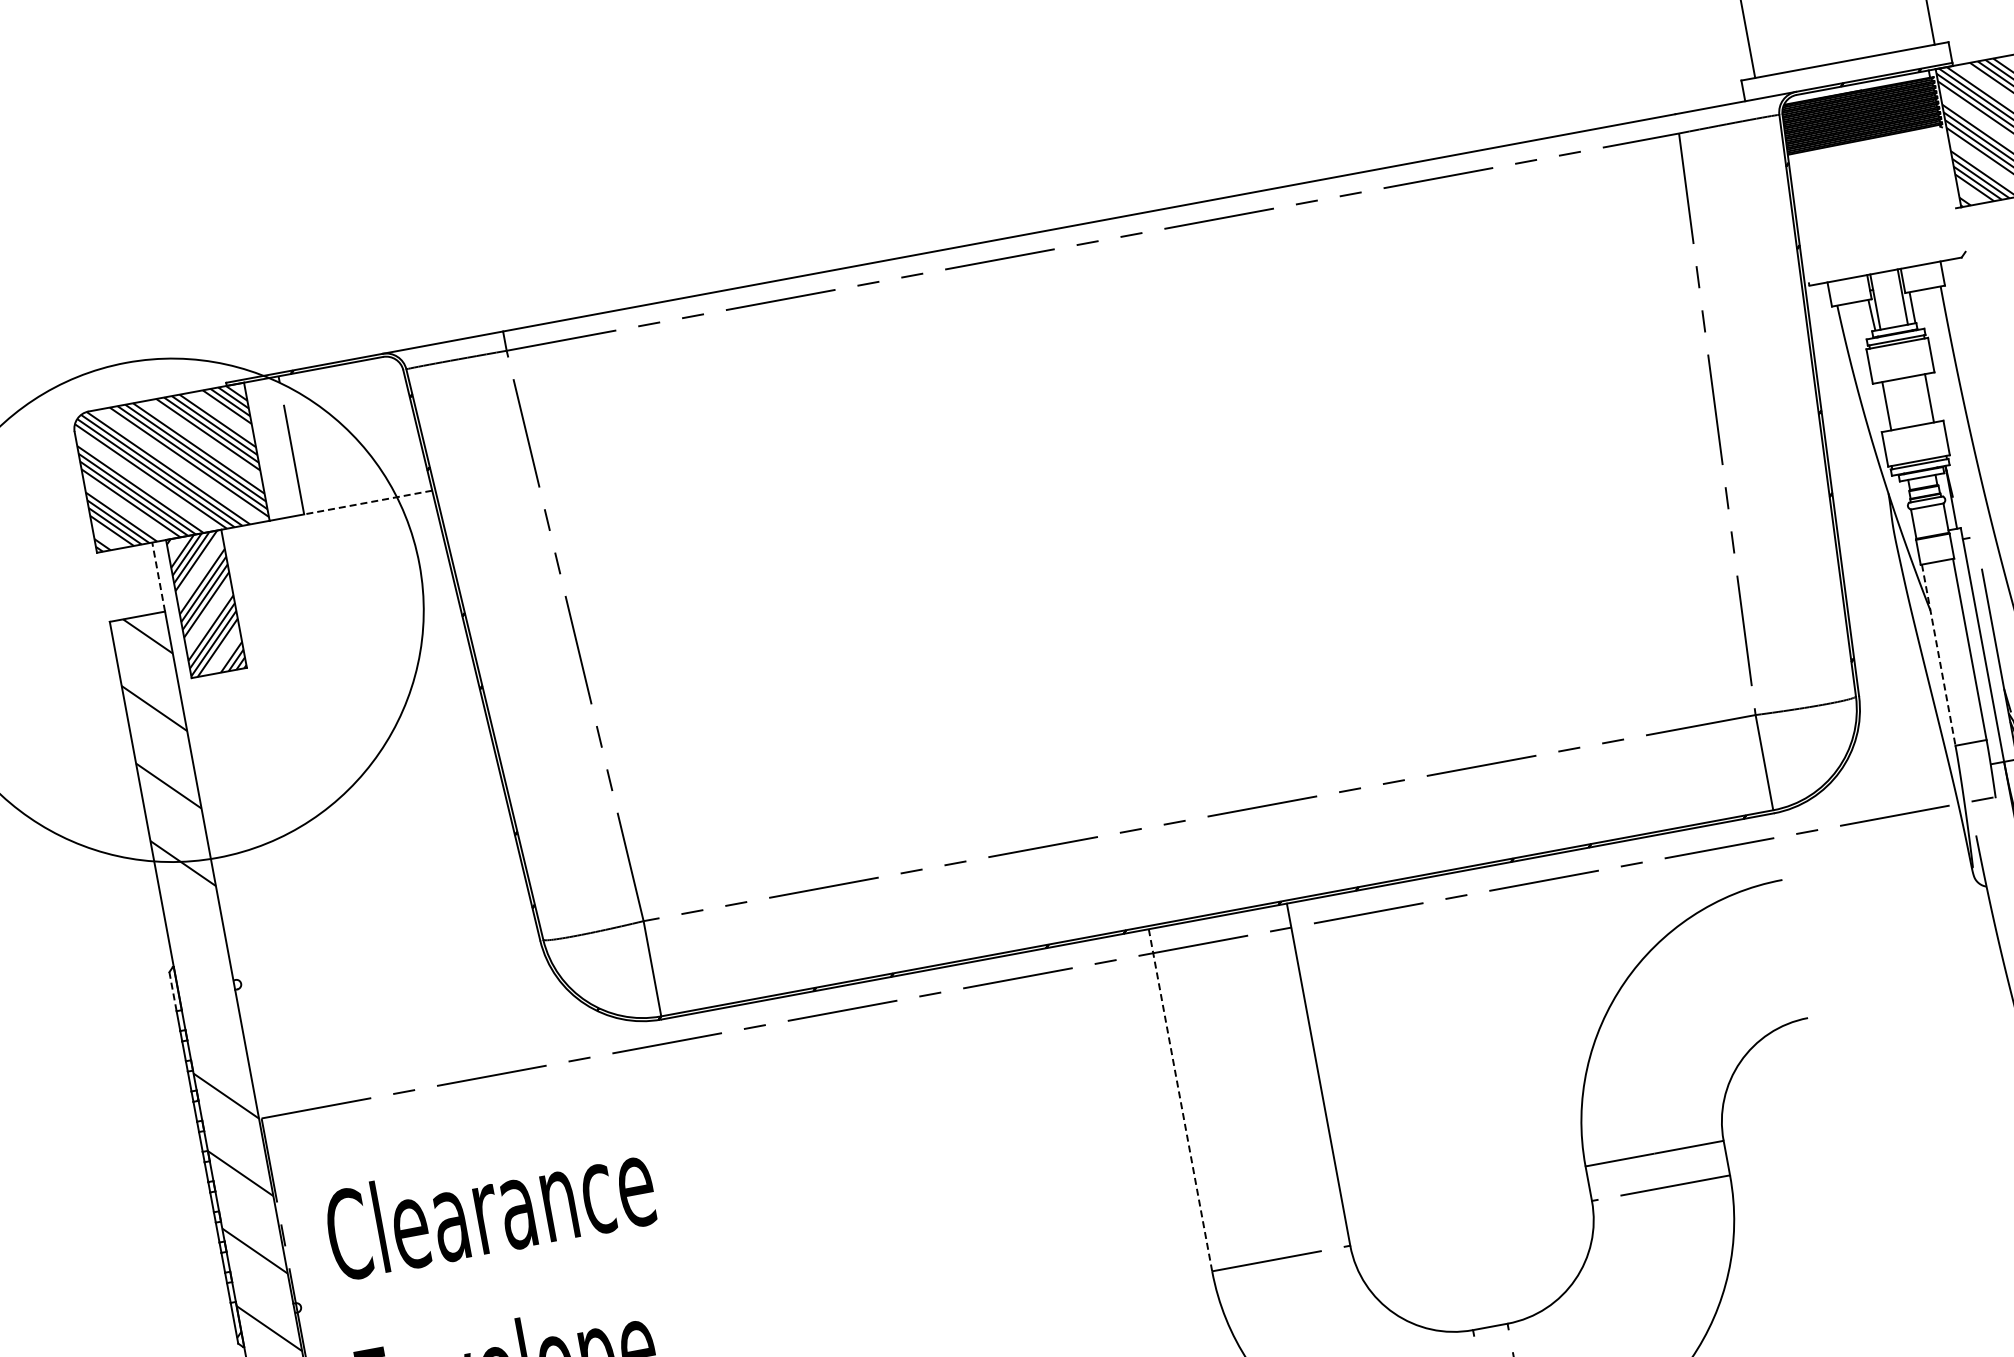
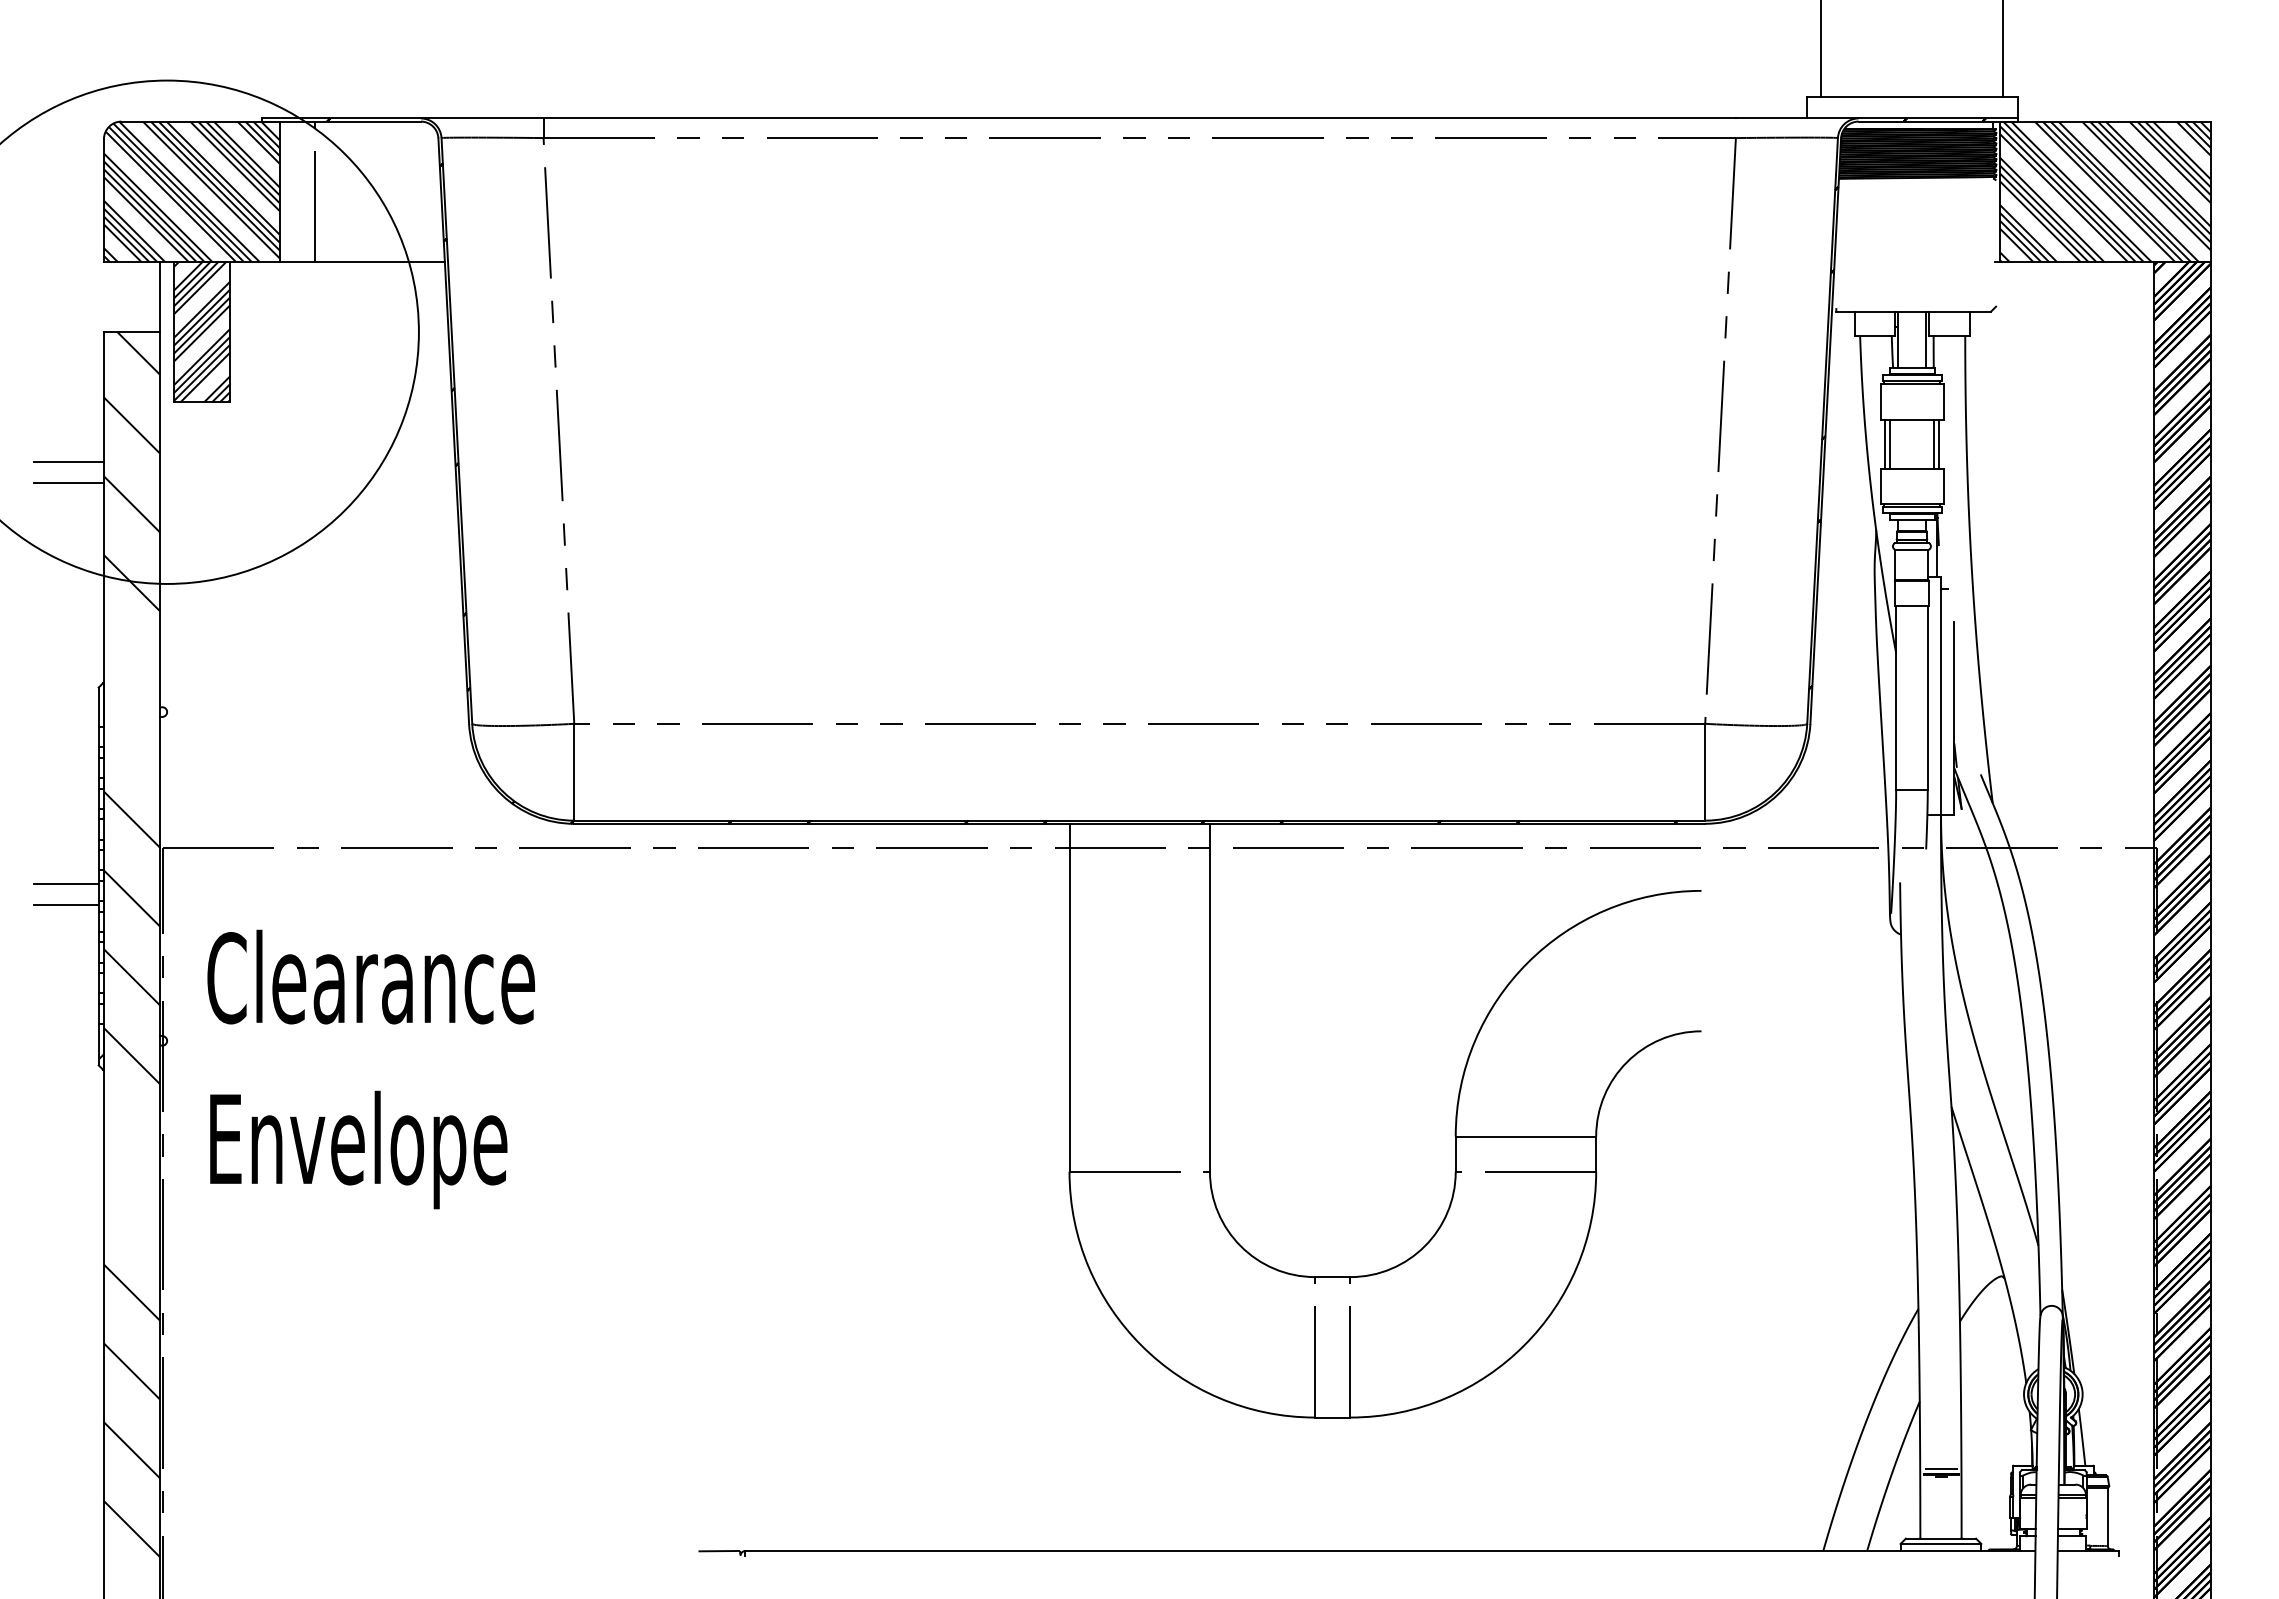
line: (1934, 396) -> (1939, 443), added
line: (1881, 406) -> (1885, 443), added
line: (368, 503) -> (379, 262), dashed -> solid
line: (158, 576) -> (160, 296), dashed -> solid
line: (1939, 655) -> (1896, 698), dashed -> solid
line: (98, 756) -> (68, 462), added
line: (102, 777) -> (68, 483), added
line: (172, 991) -> (98, 707), dashed -> solid
line: (1180, 1099) -> (1069, 997), dashed -> solid
line: (172, 1170) -> (65, 883), added
line: (176, 1191) -> (65, 904), added

